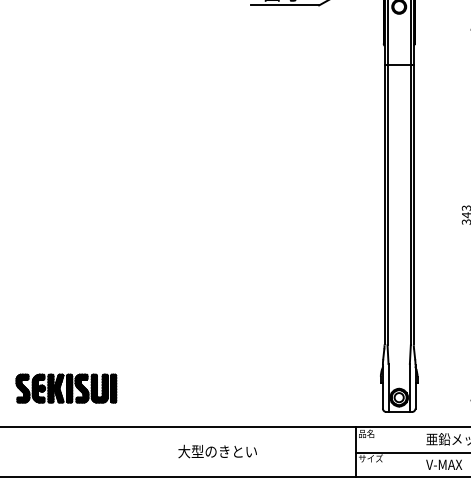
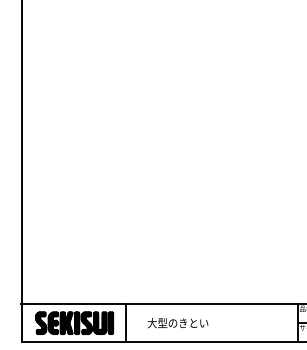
part: (66, 388) -> (74, 323), moved
text: (217, 451) -> (177, 323), moved
line: (133, 452) -> (126, 323), added

